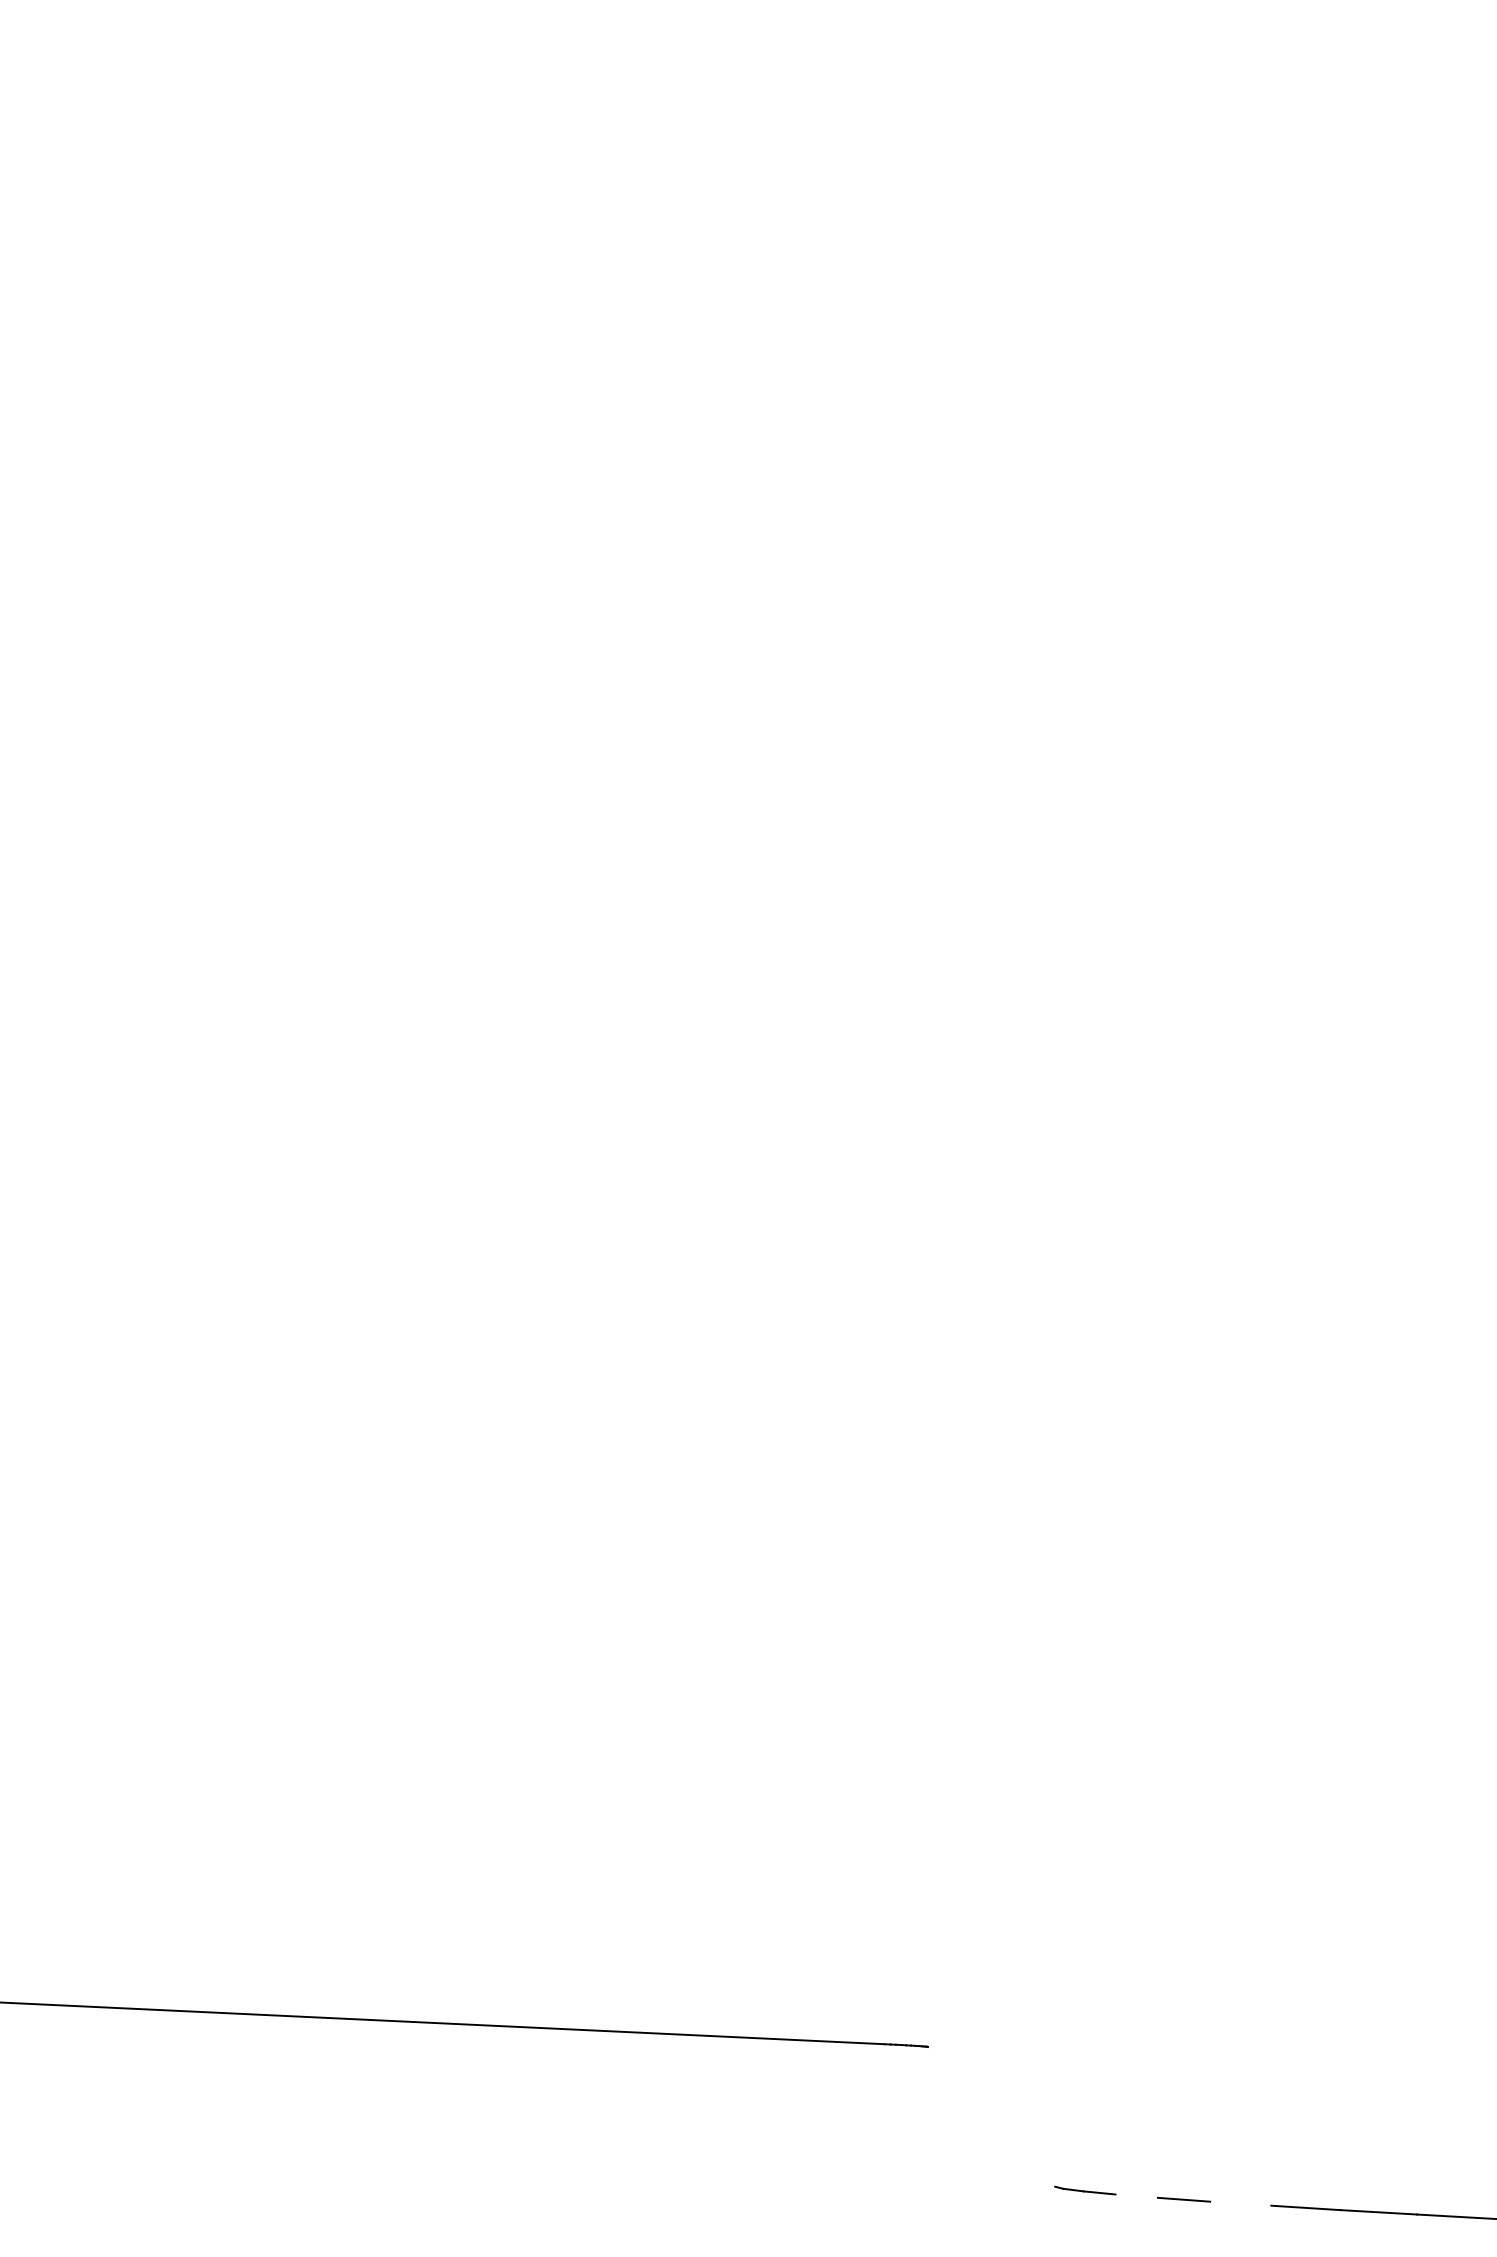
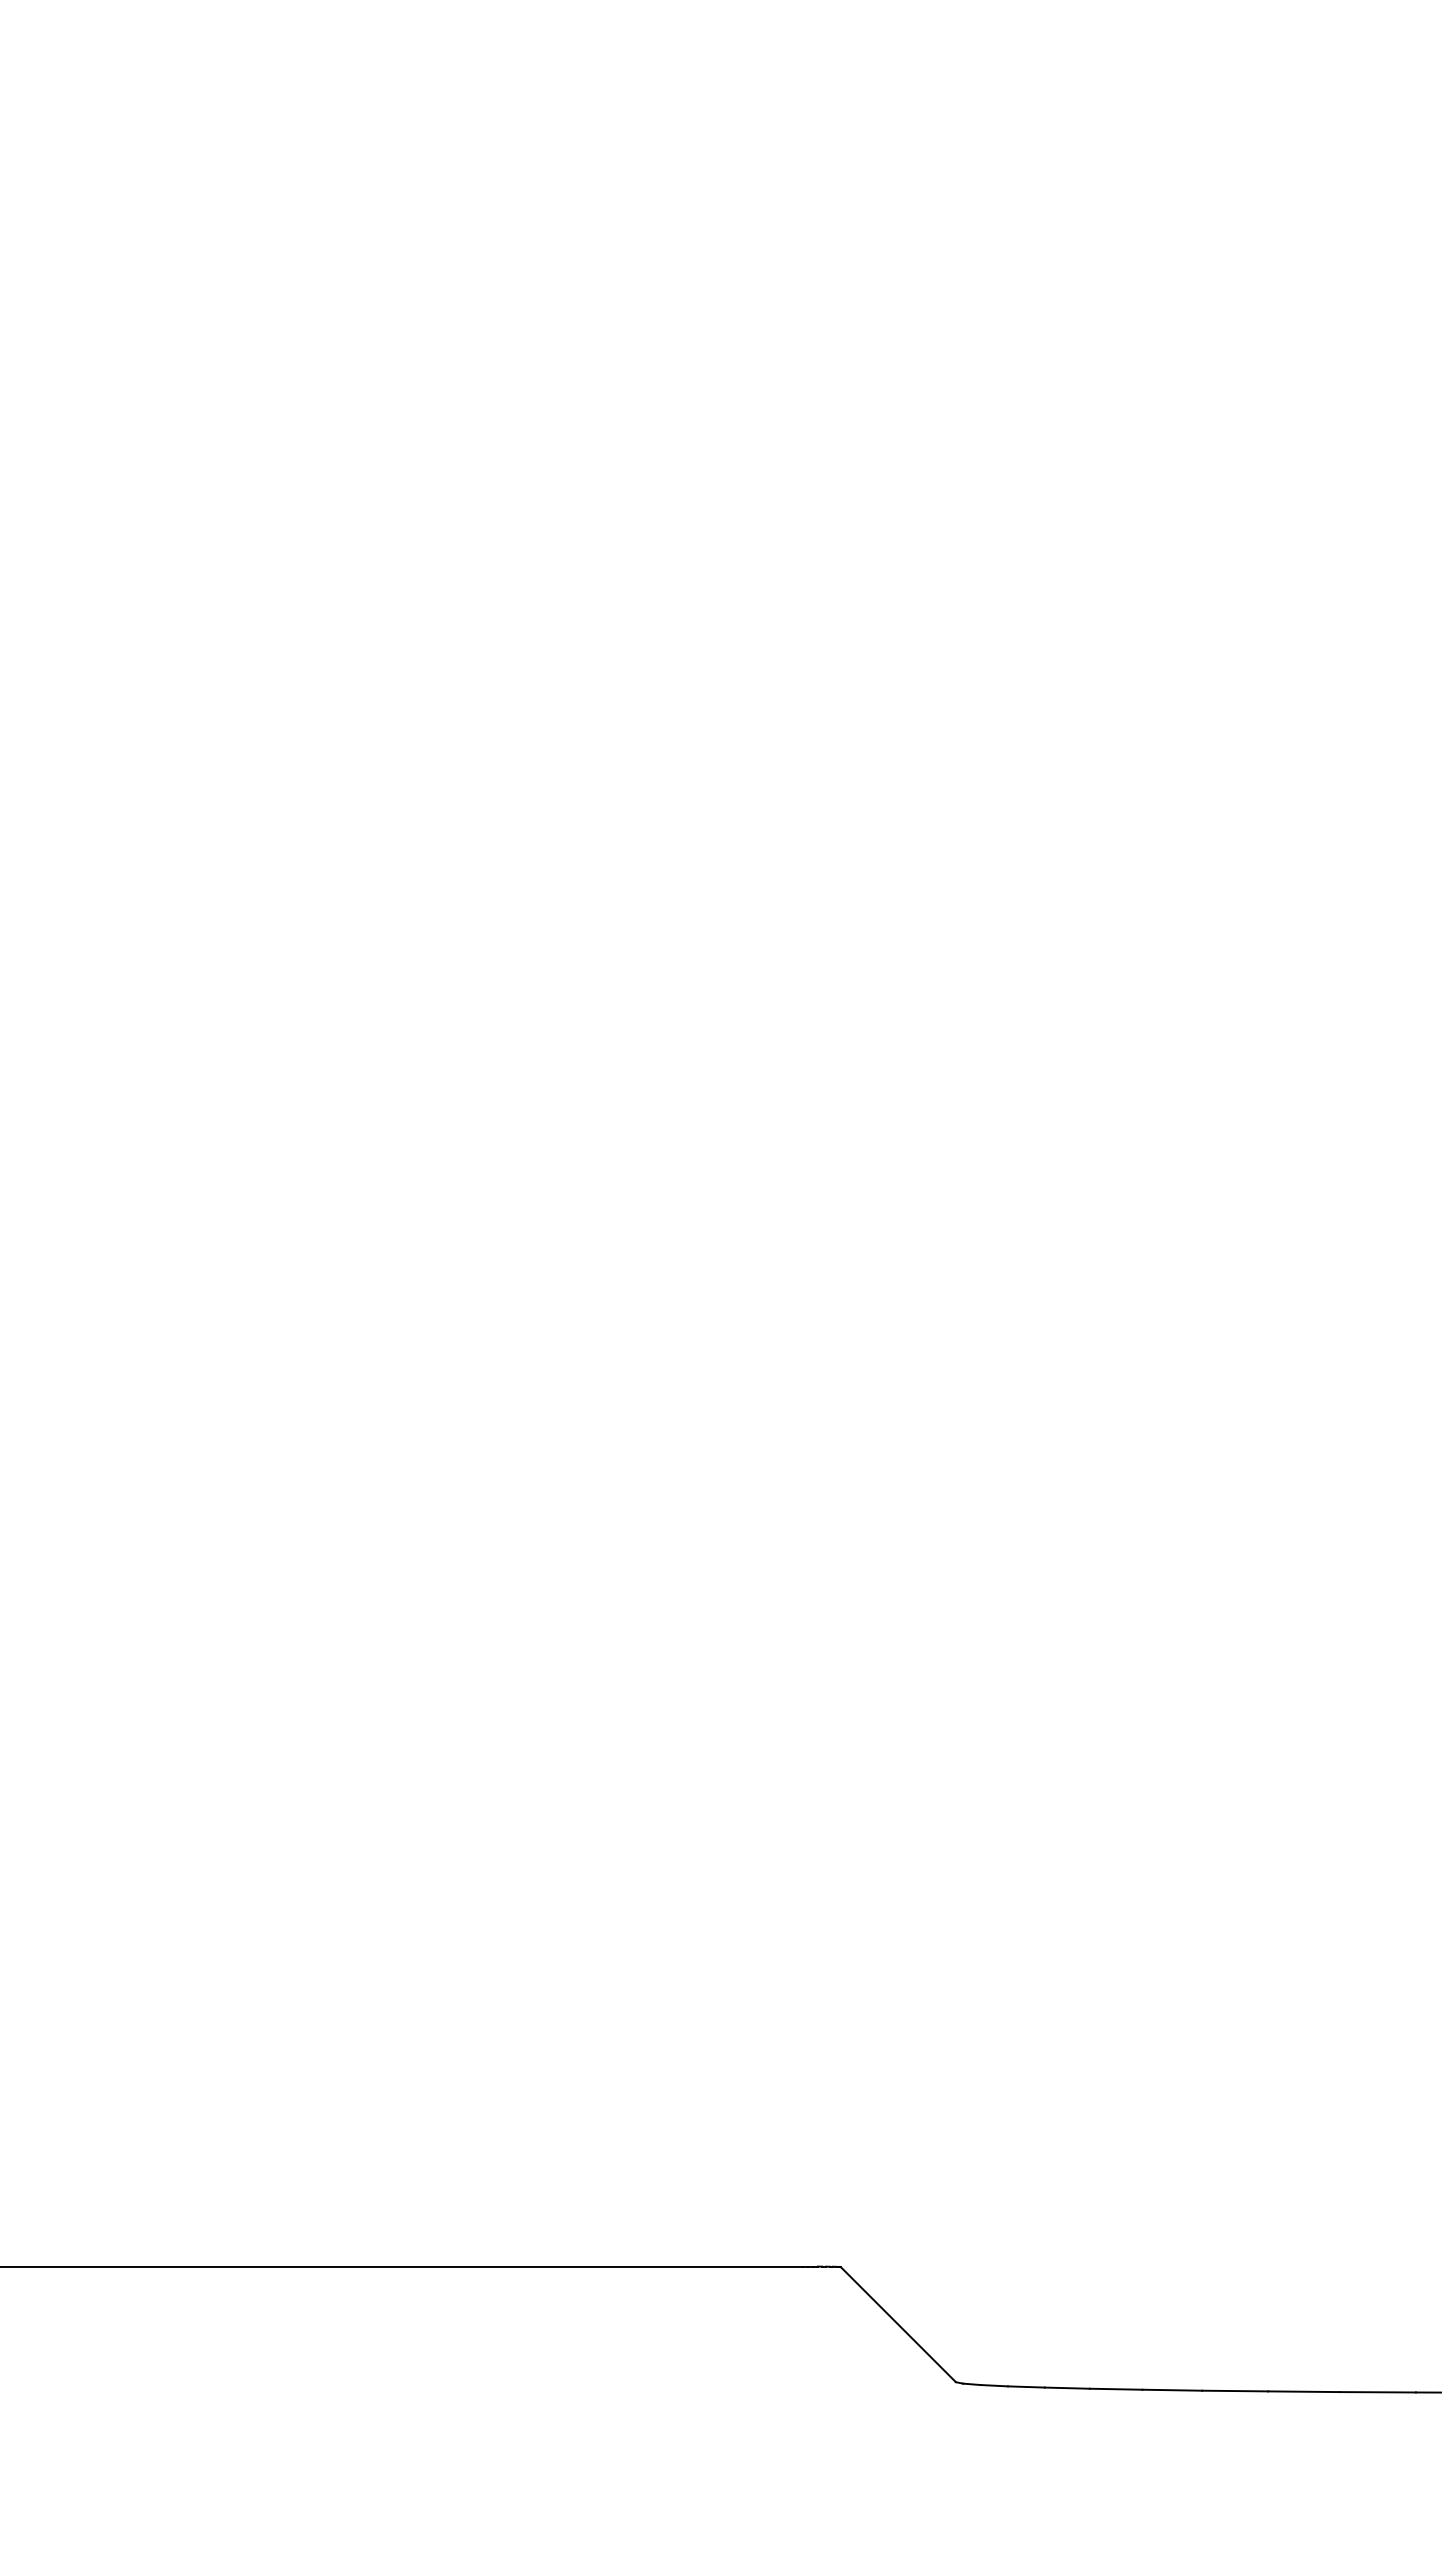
line: (990, 2116) -> (897, 2324), added
line: (1136, 2195) -> (1026, 2386), added
line: (1240, 2202) -> (1115, 2388), added

